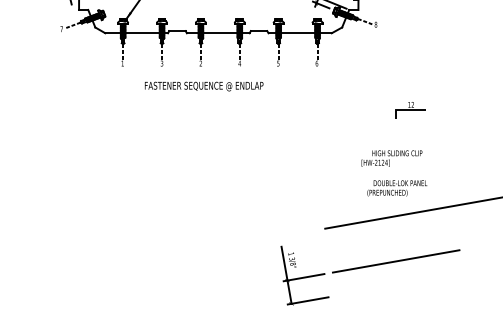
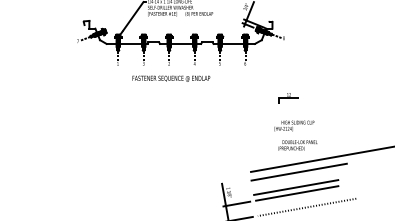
part: (410, 110) -> (288, 98), moved
line: (398, 227) -> (298, 171), added
line: (395, 252) -> (296, 187), added
line: (410, 282) -> (306, 207), added

